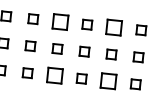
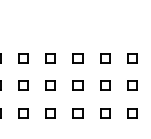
part: (60, 21) -> (50, 58), size x0.62
part: (114, 27) -> (105, 58), size x0.62
part: (54, 76) -> (50, 113), size x0.62
part: (109, 82) -> (105, 113), size x0.62

